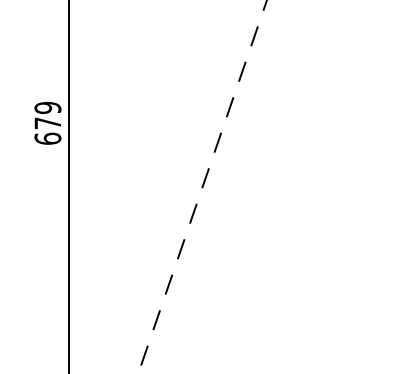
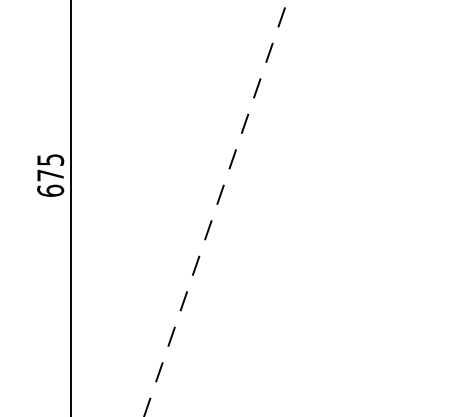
text: (47, 108) -> (50, 160), 679 -> 675

